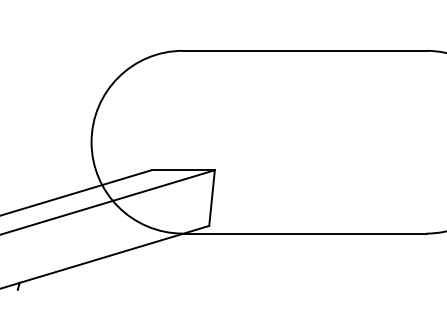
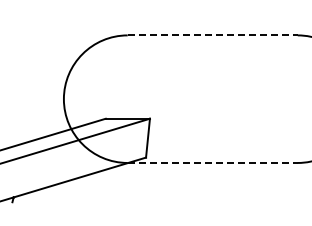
line: (305, 50) -> (213, 35), solid -> dashed
line: (305, 232) -> (213, 162), solid -> dashed

